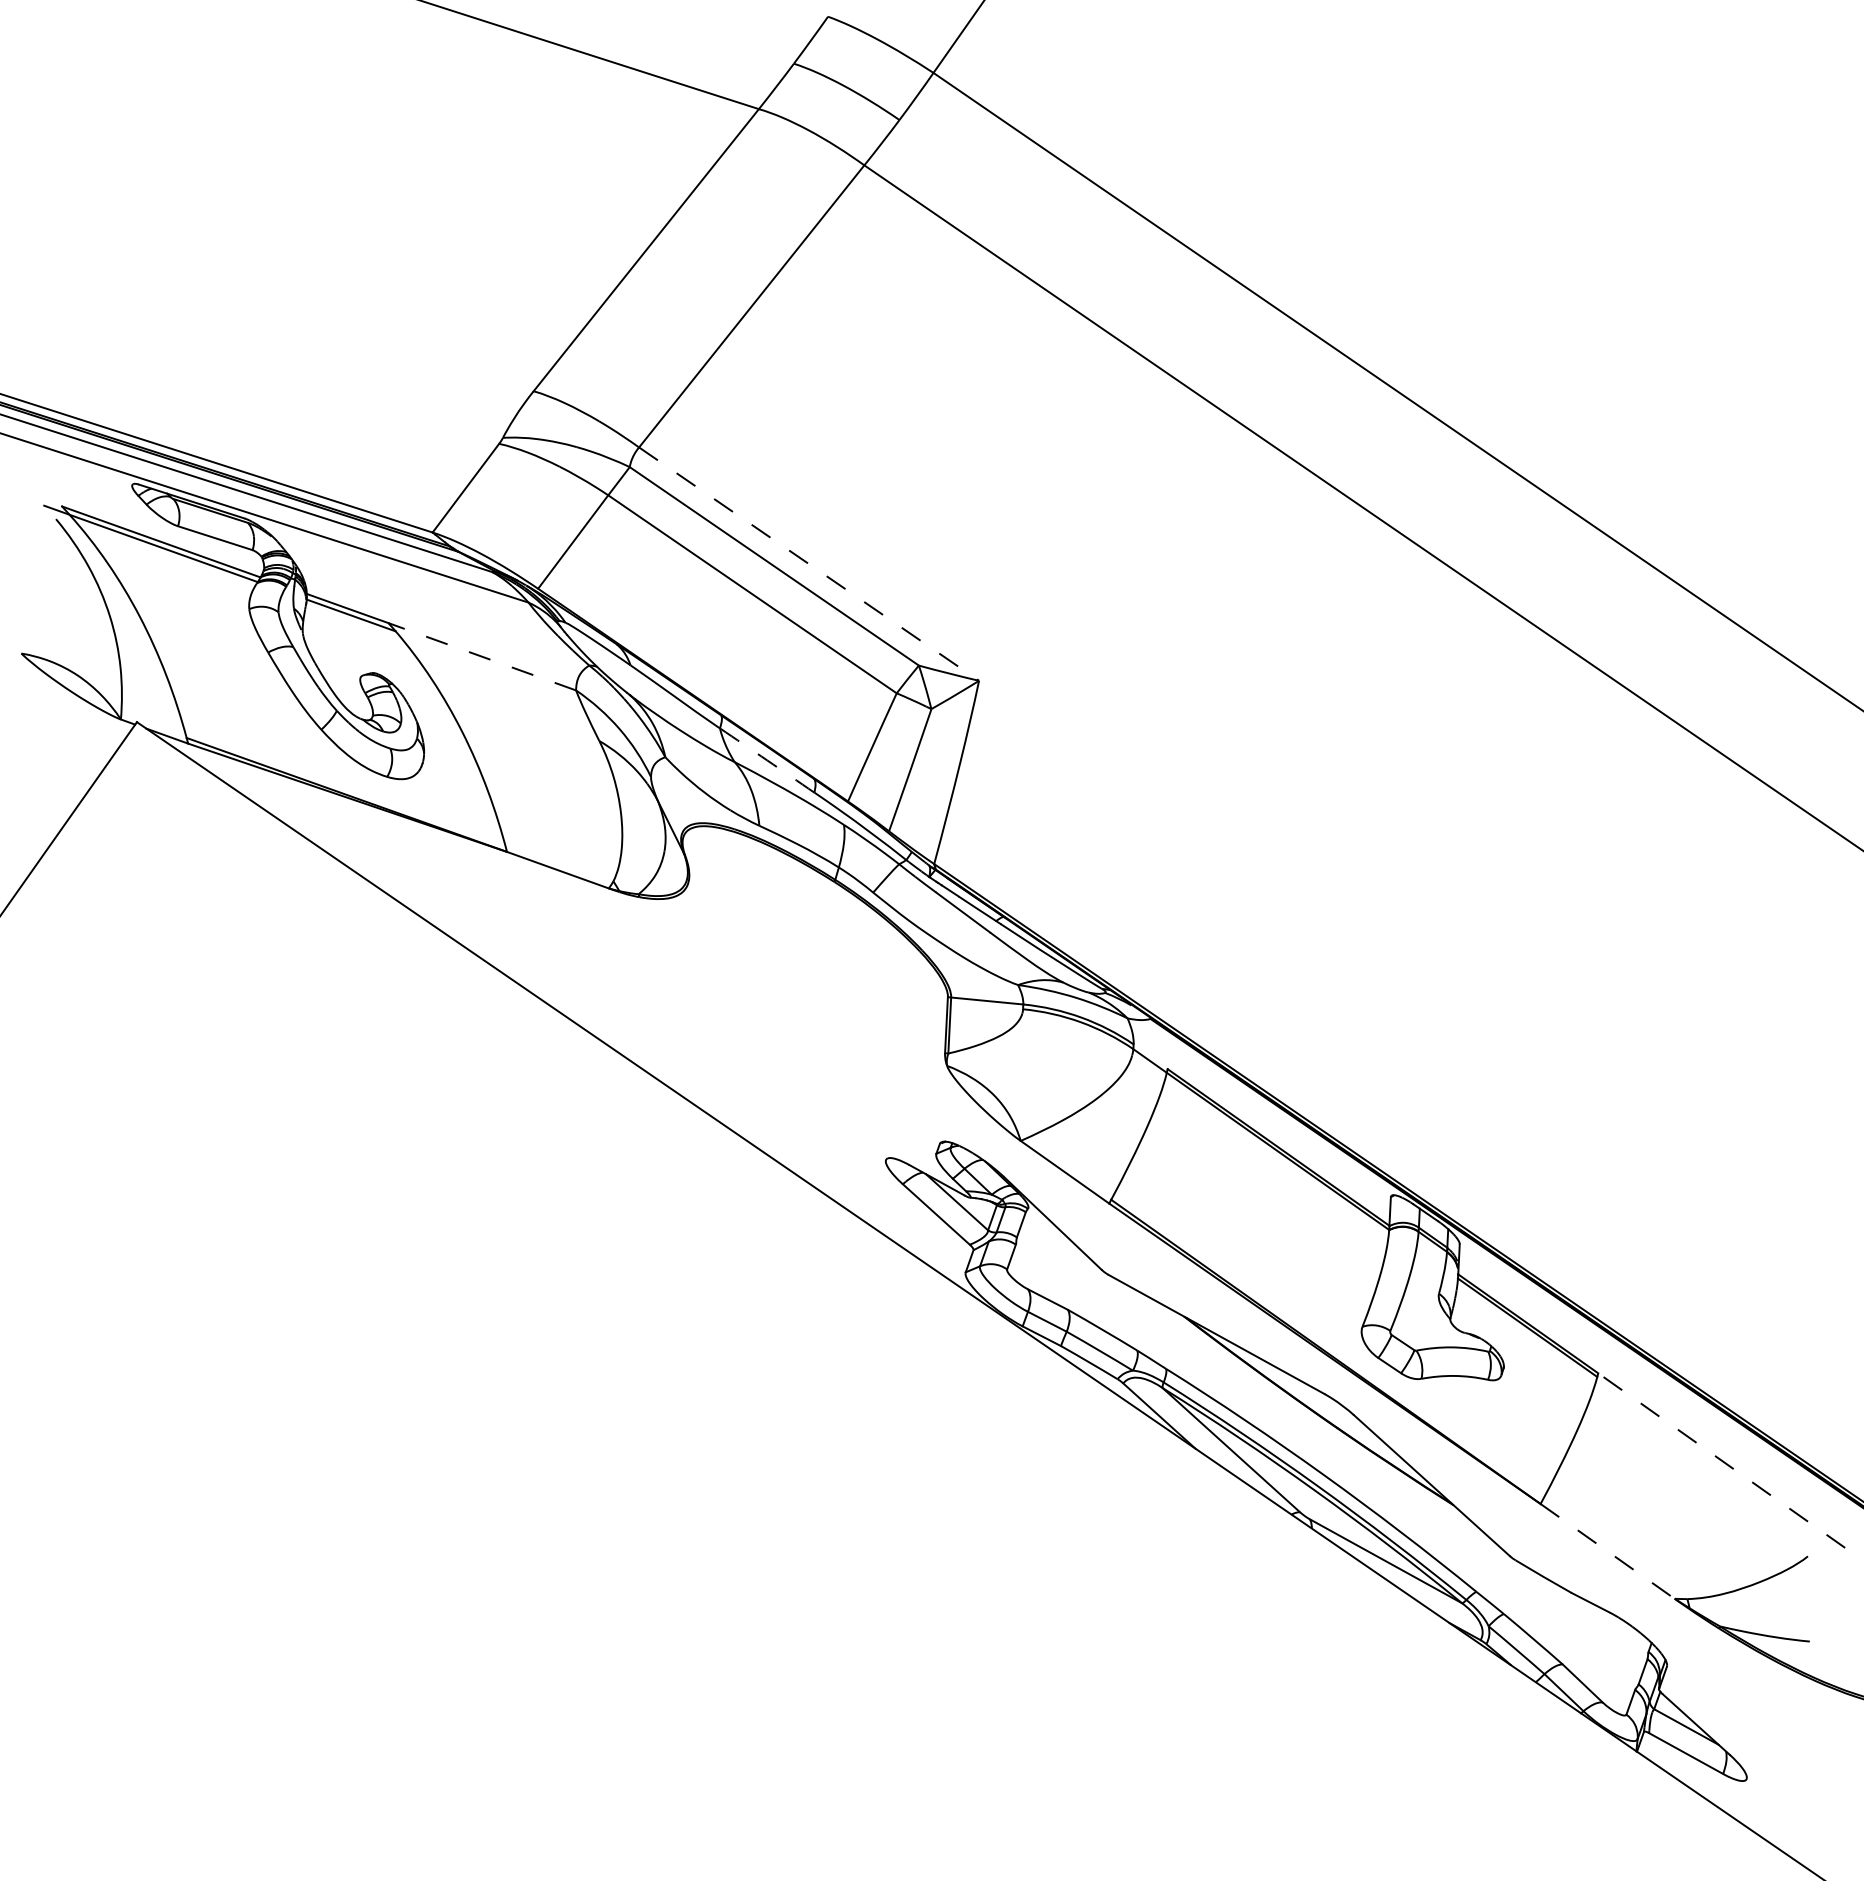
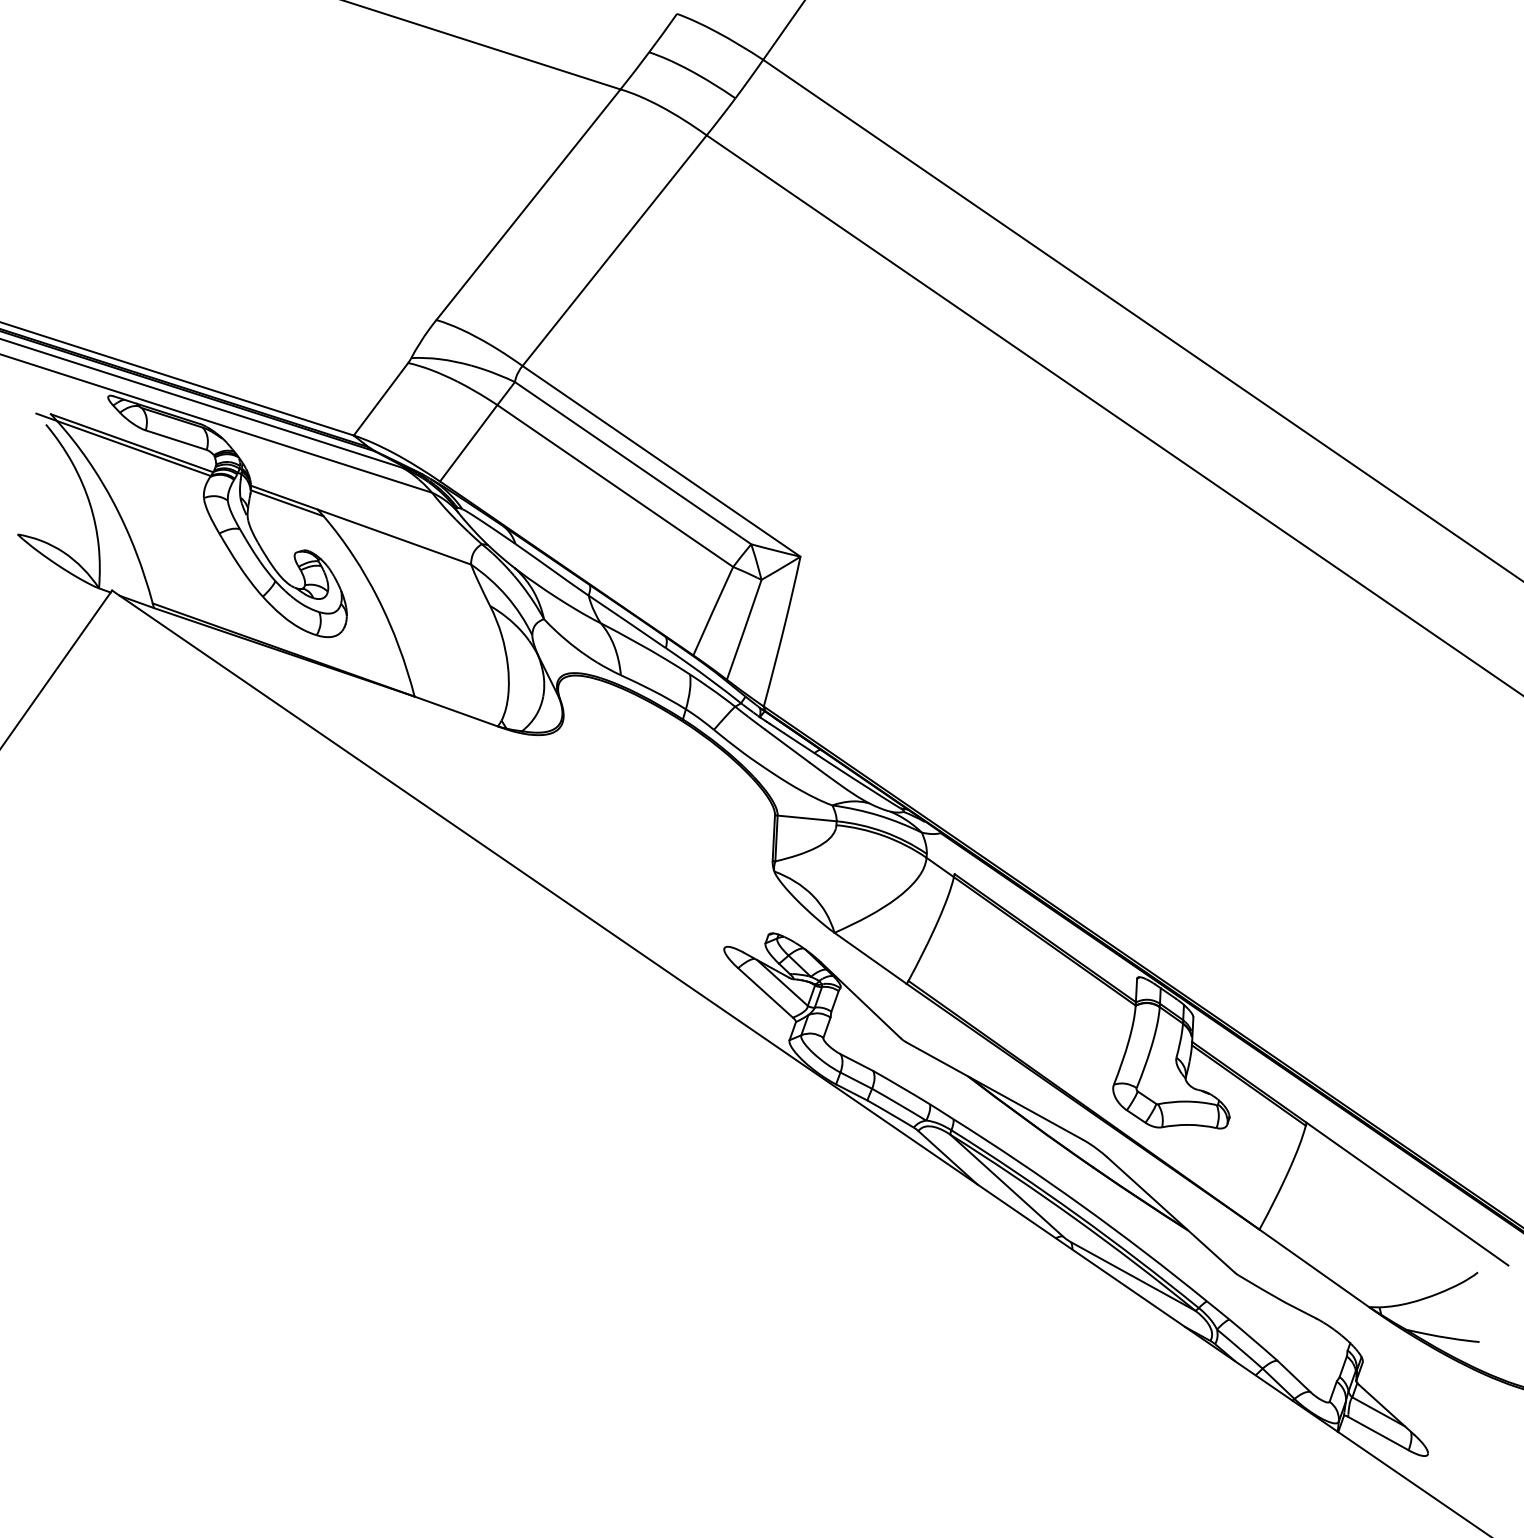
line: (809, 564) -> (661, 461), dashed -> solid
line: (482, 656) -> (394, 536), dashed -> solid
arc: (767, 760) -> (627, 621), dashed -> solid
line: (1721, 1460) -> (1407, 1194), dashed -> solid
line: (1608, 1551) -> (1314, 1268), dashed -> solid

